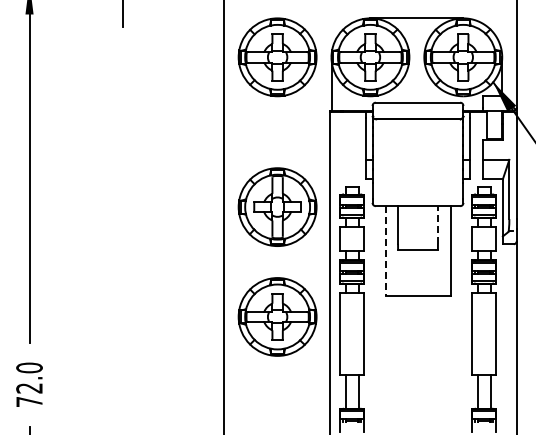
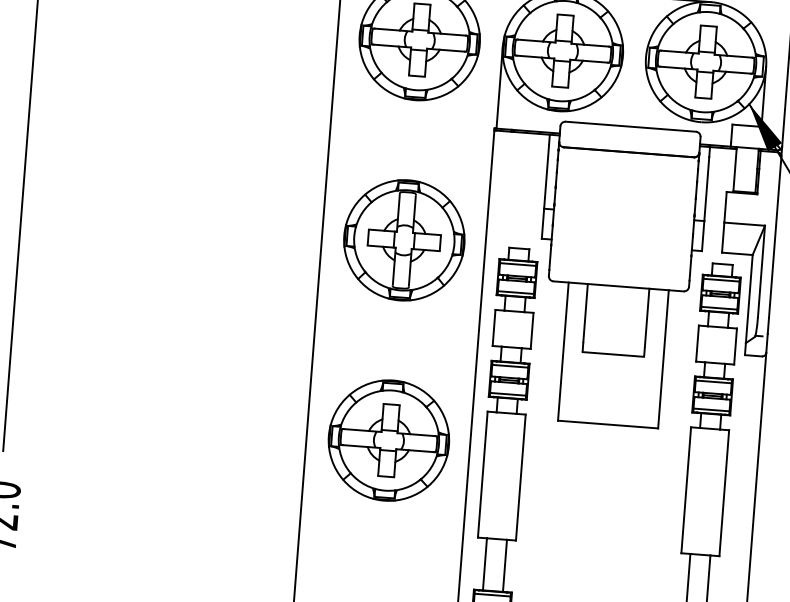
part: (277, 206) -> (404, 239), moved
line: (437, 225) -> (646, 318), dashed -> solid
line: (385, 250) -> (563, 350), dashed -> solid

